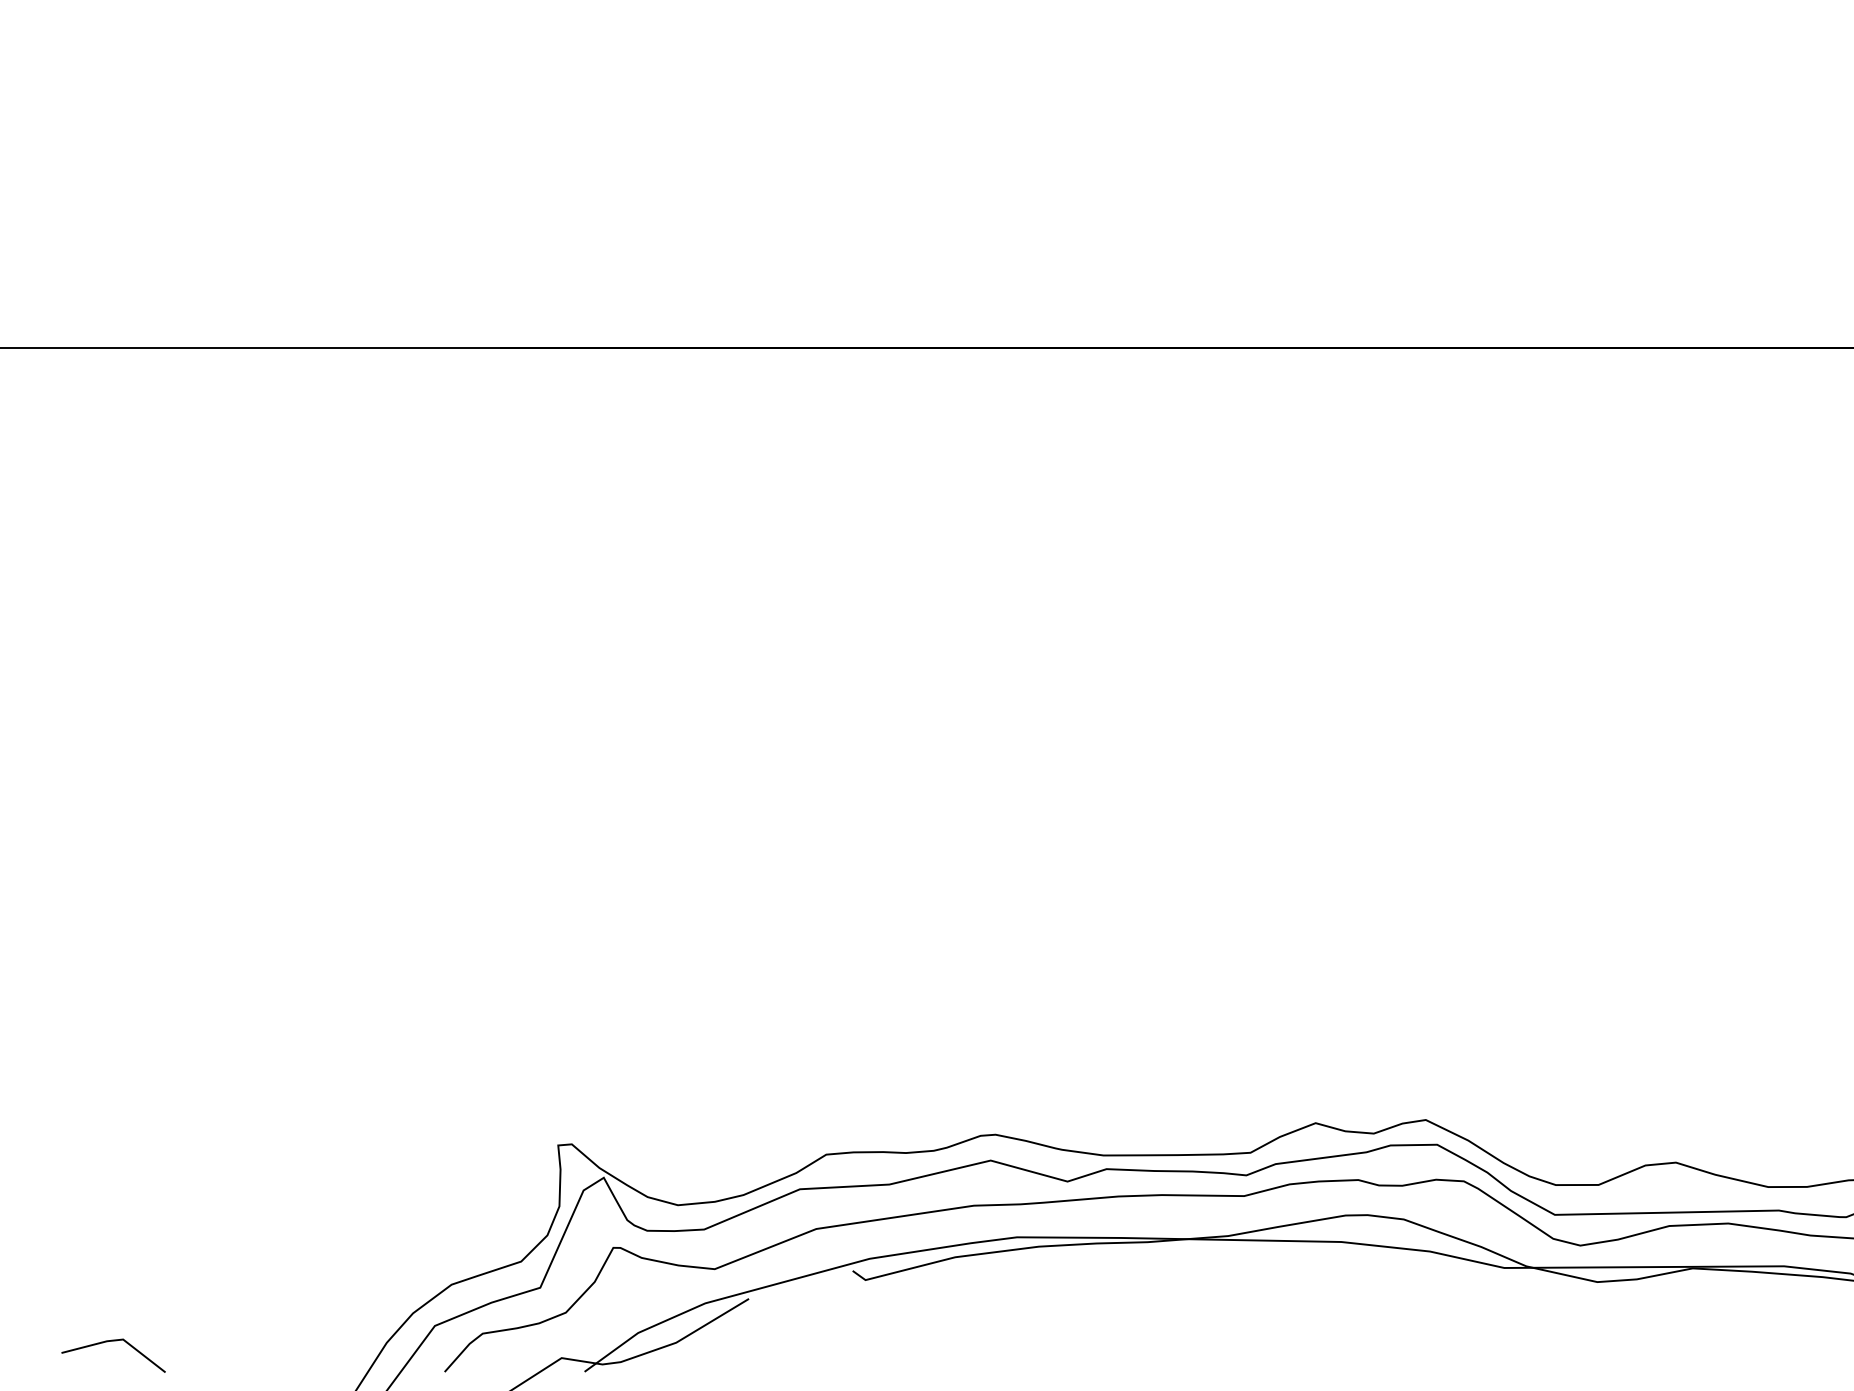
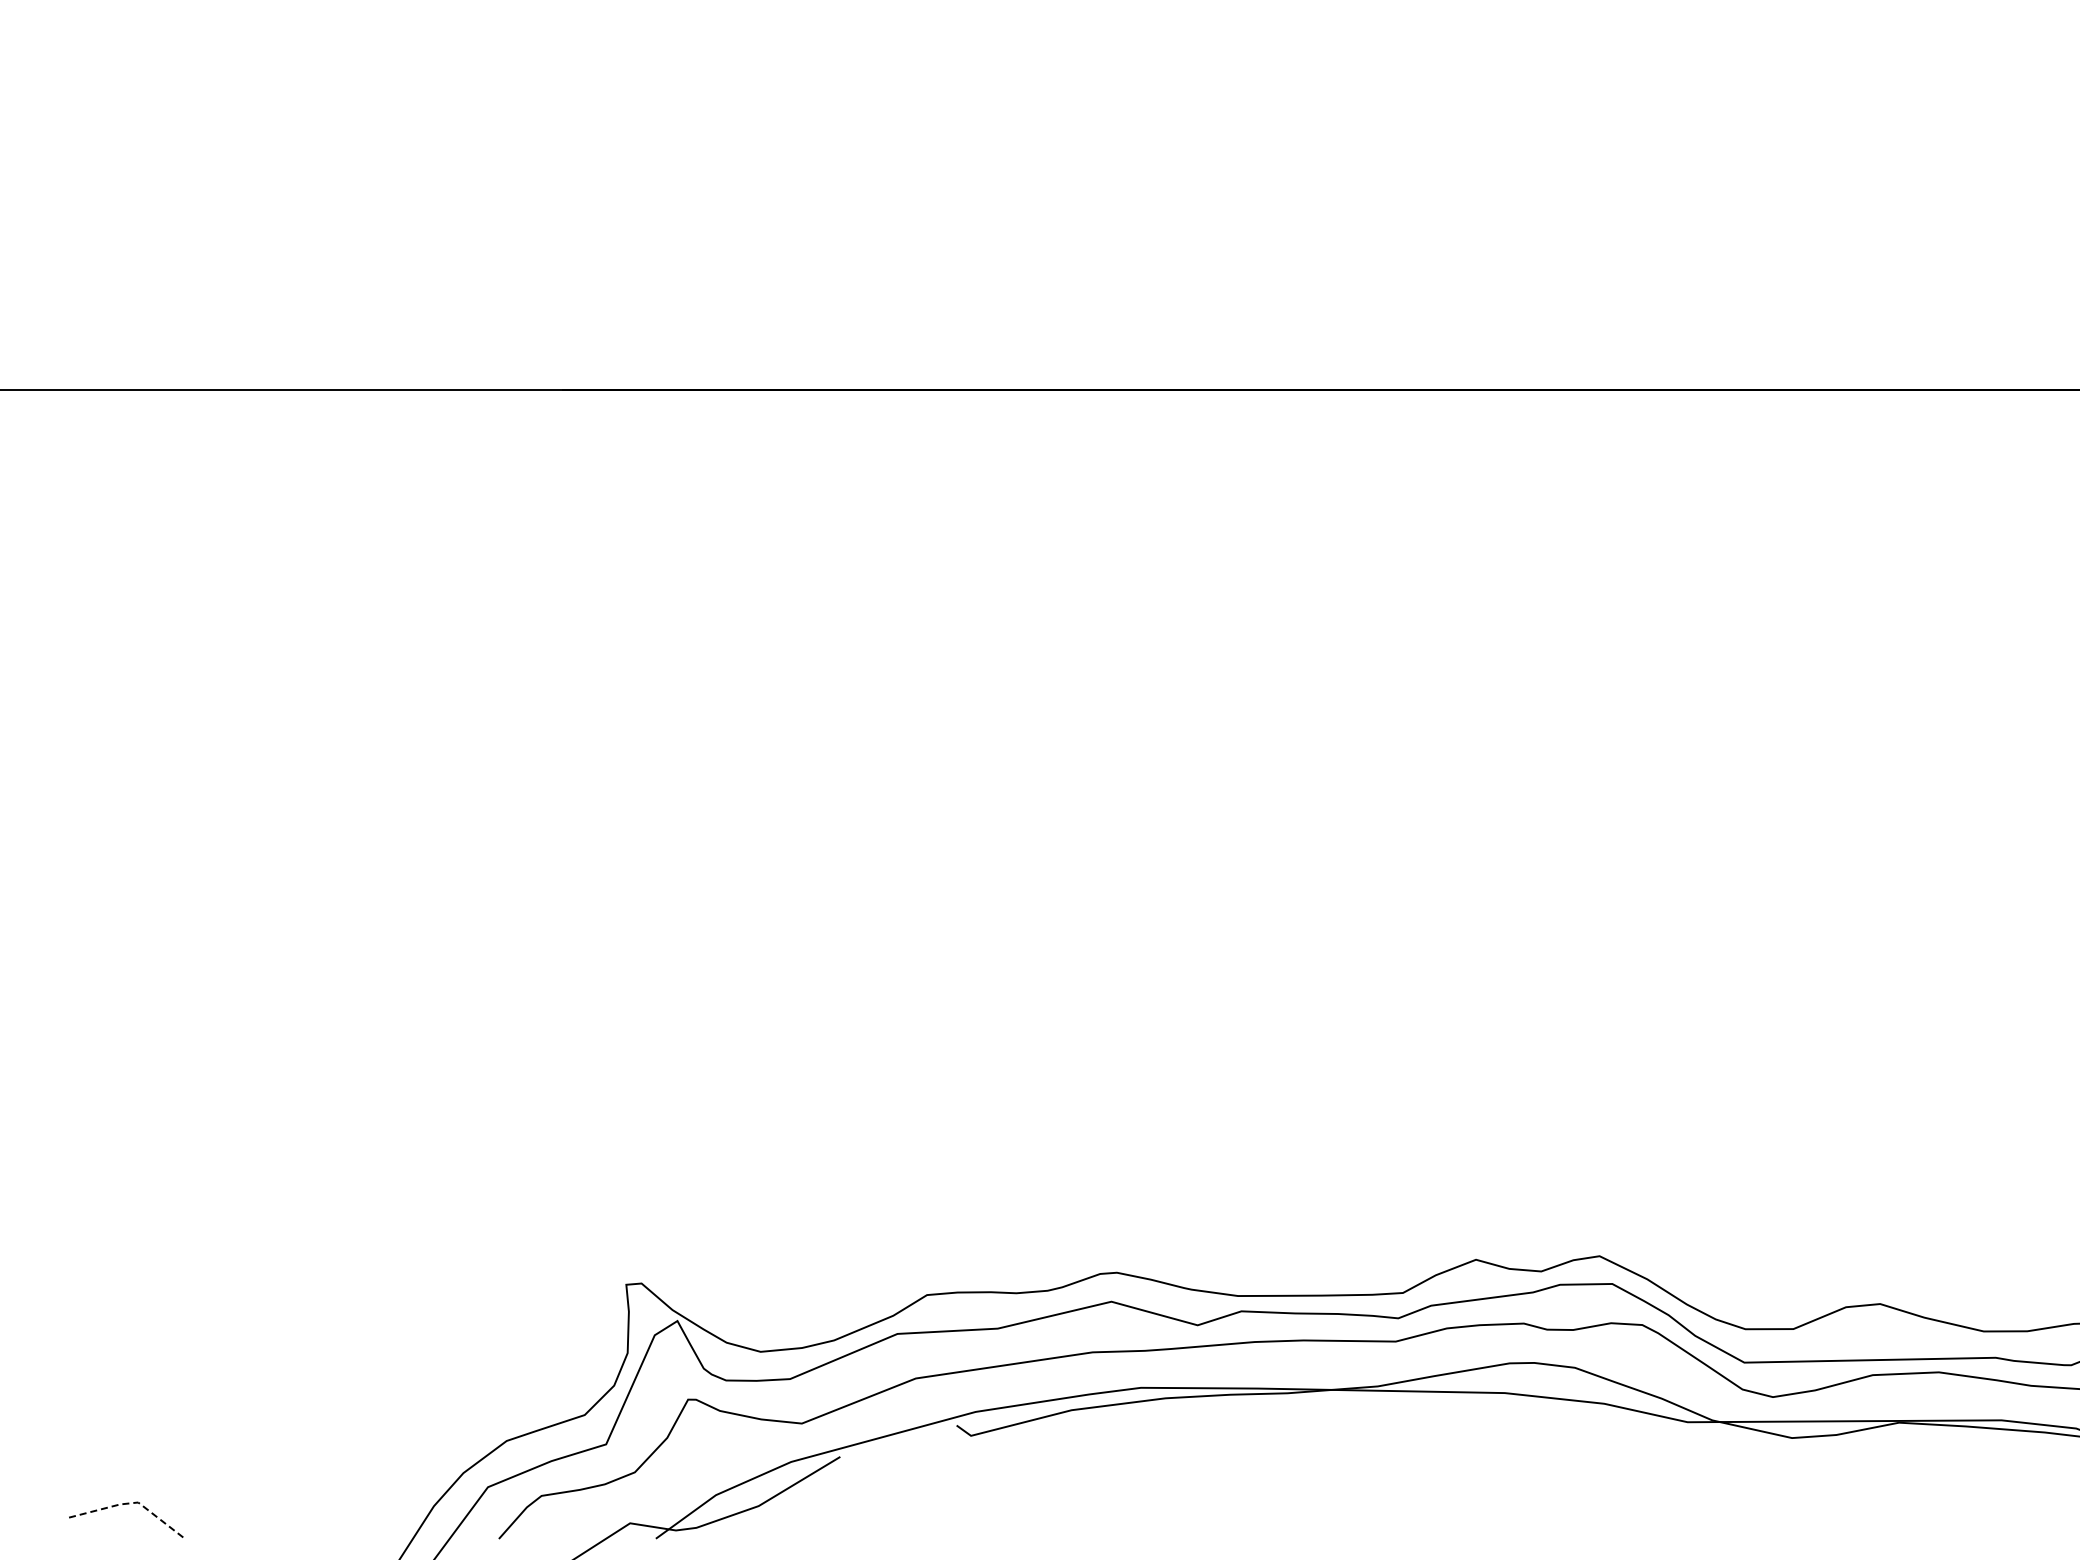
line: (118, 1340) -> (133, 1503), solid -> dashed

